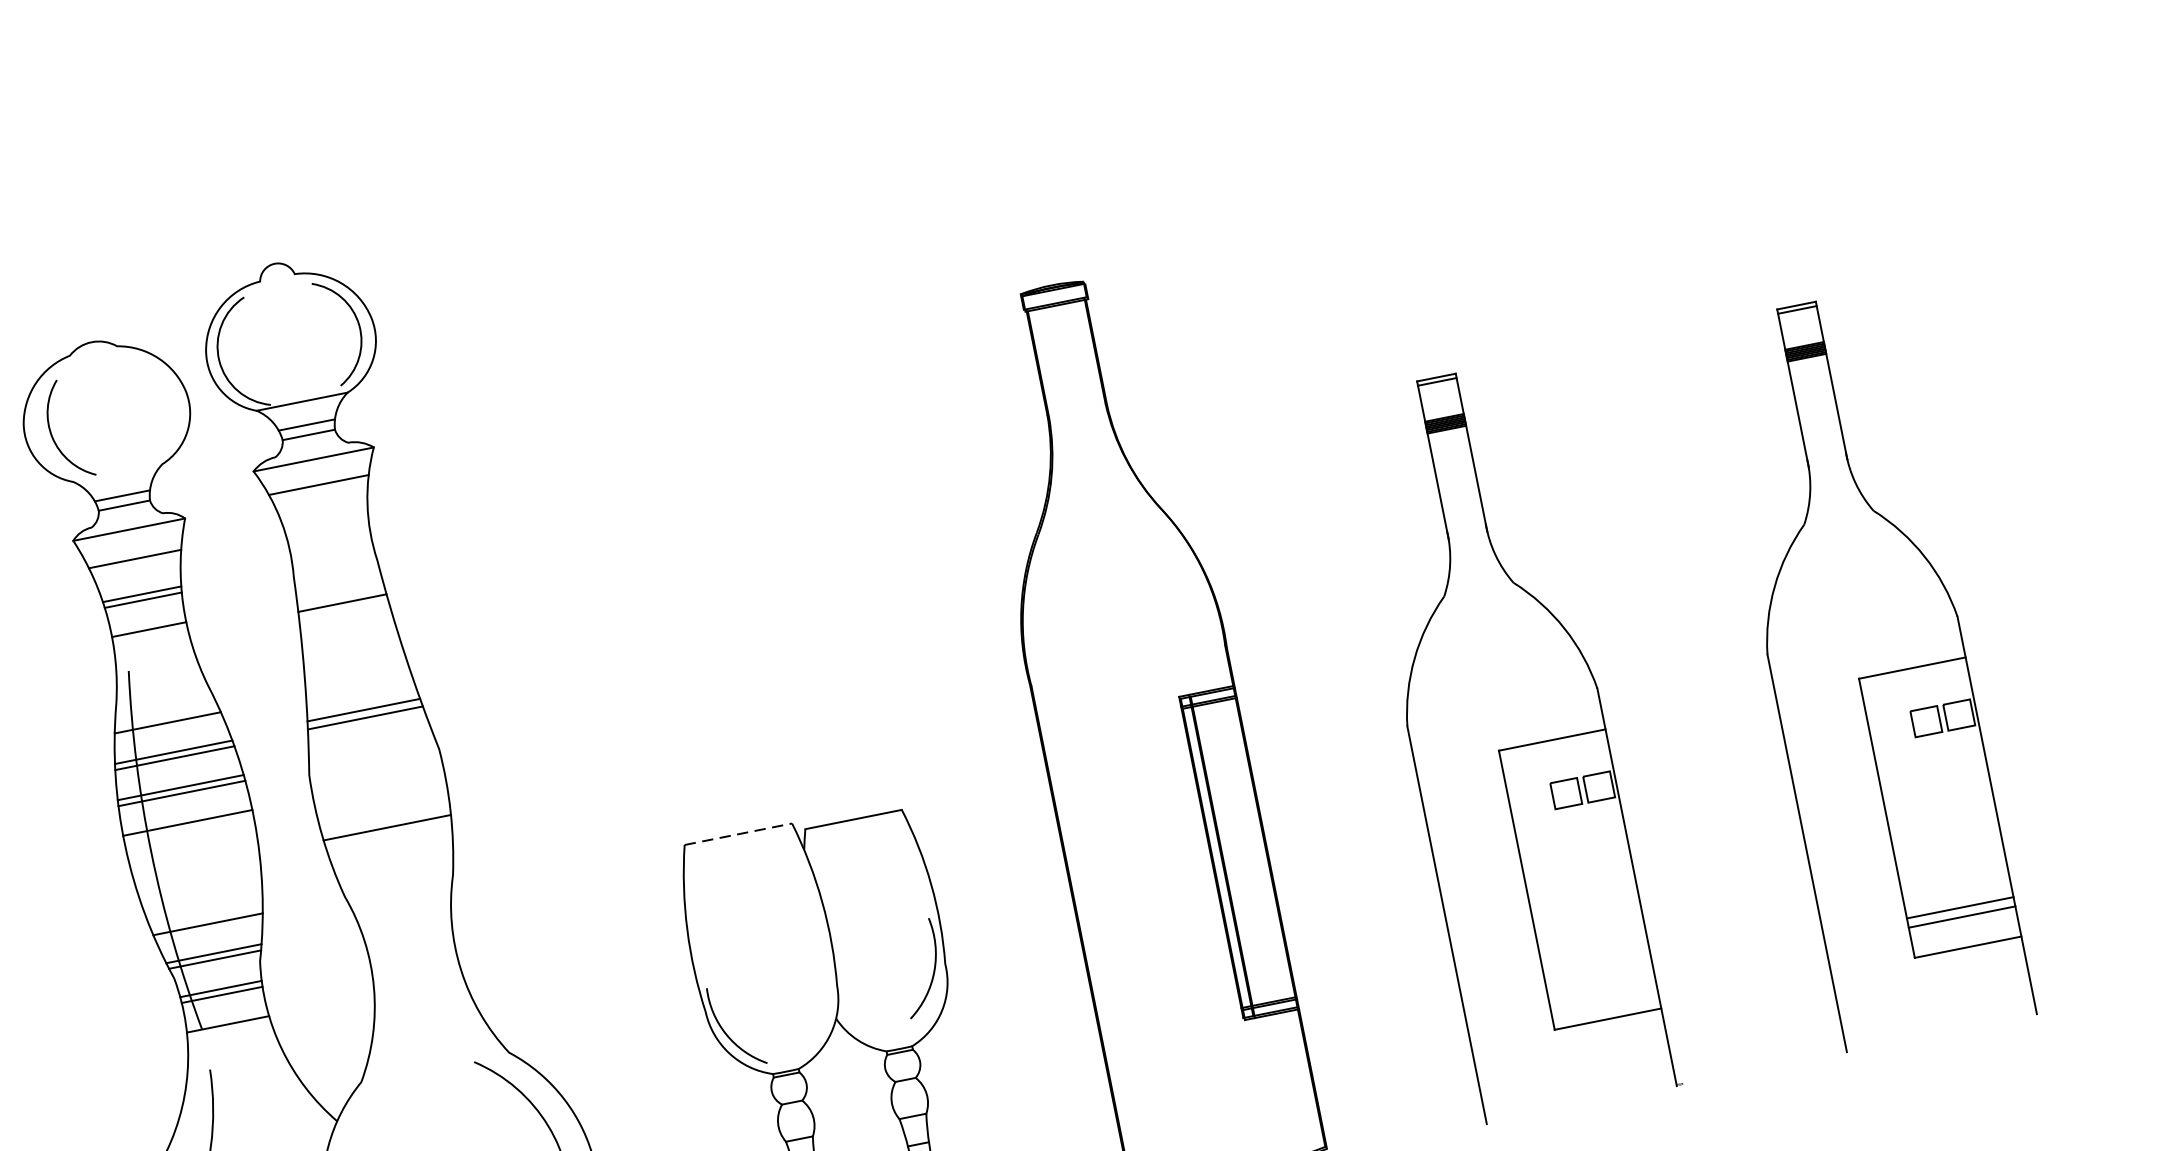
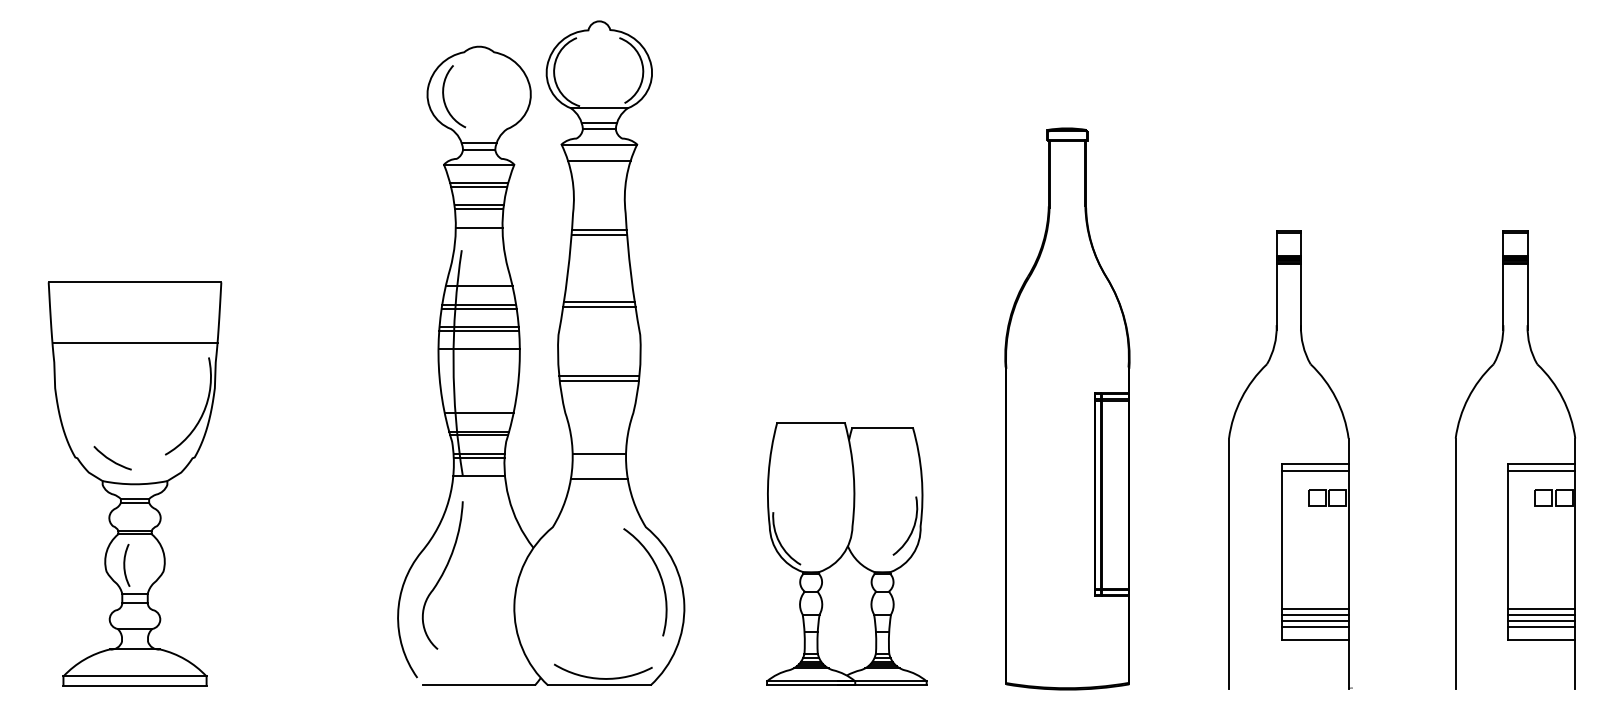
line: (136, 564) -> (479, 186), added
line: (339, 596) -> (598, 230), added
line: (1914, 679) -> (1541, 471), added
line: (1553, 751) -> (1314, 471), added
line: (739, 833) -> (811, 422), dashed -> solid
line: (387, 836) -> (598, 381), added
line: (1958, 899) -> (1541, 609), added
line: (1963, 926) -> (1541, 626), added
line: (412, 951) -> (599, 454), added
line: (1597, 971) -> (1314, 609), added
line: (1599, 980) -> (1314, 615), added
line: (1600, 988) -> (1314, 620), added
line: (418, 990) -> (598, 478), added
line: (1602, 998) -> (1314, 626), added

